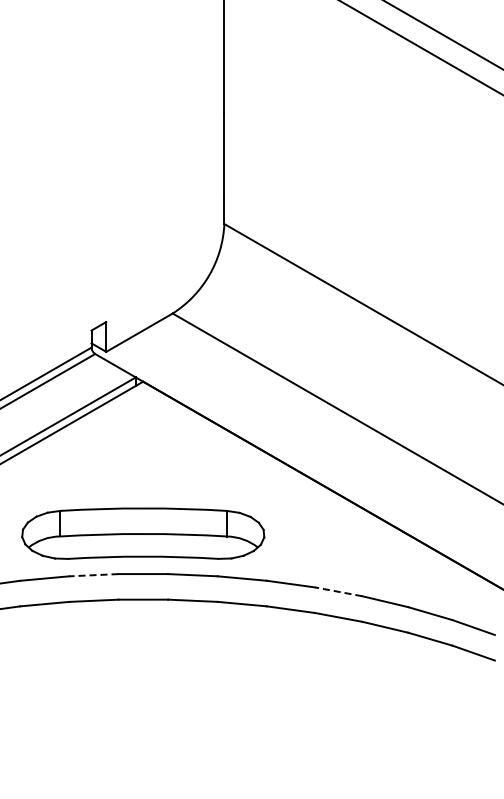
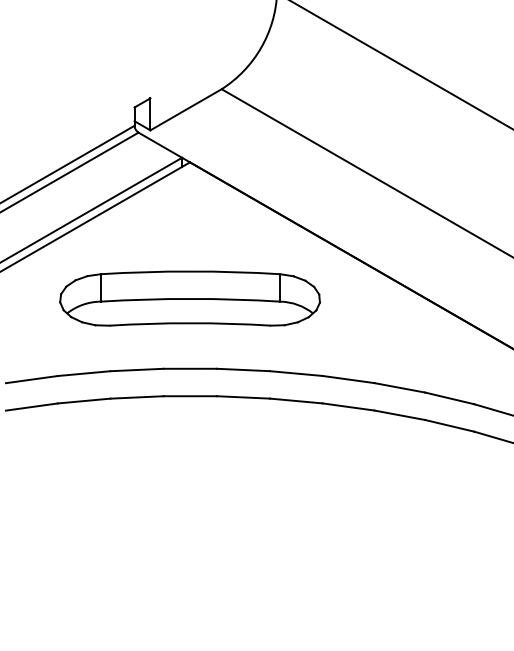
part: (143, 533) -> (190, 298), moved
line: (93, 575) -> (136, 370), dashed -> solid
line: (338, 591) -> (399, 387), dashed -> solid

